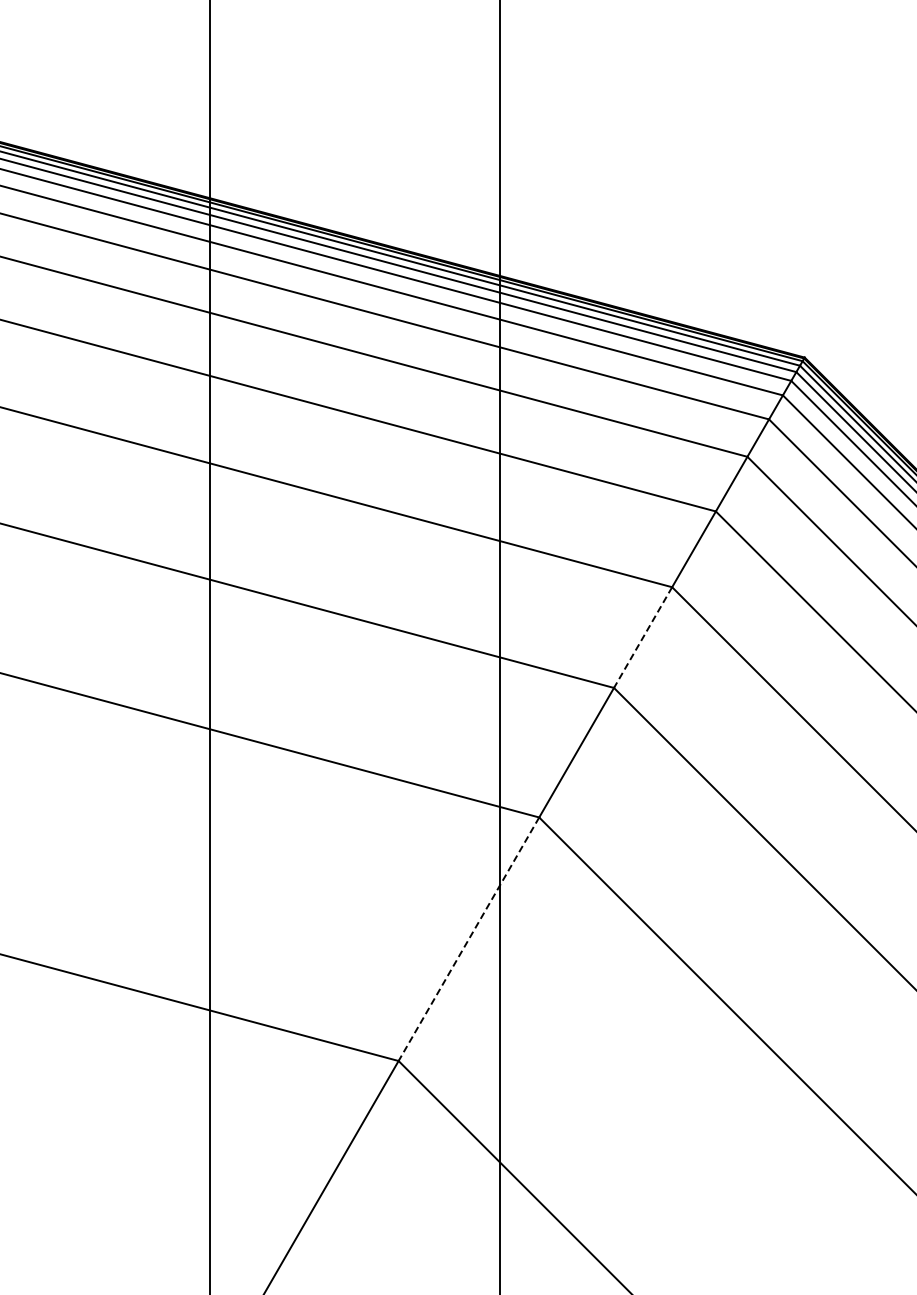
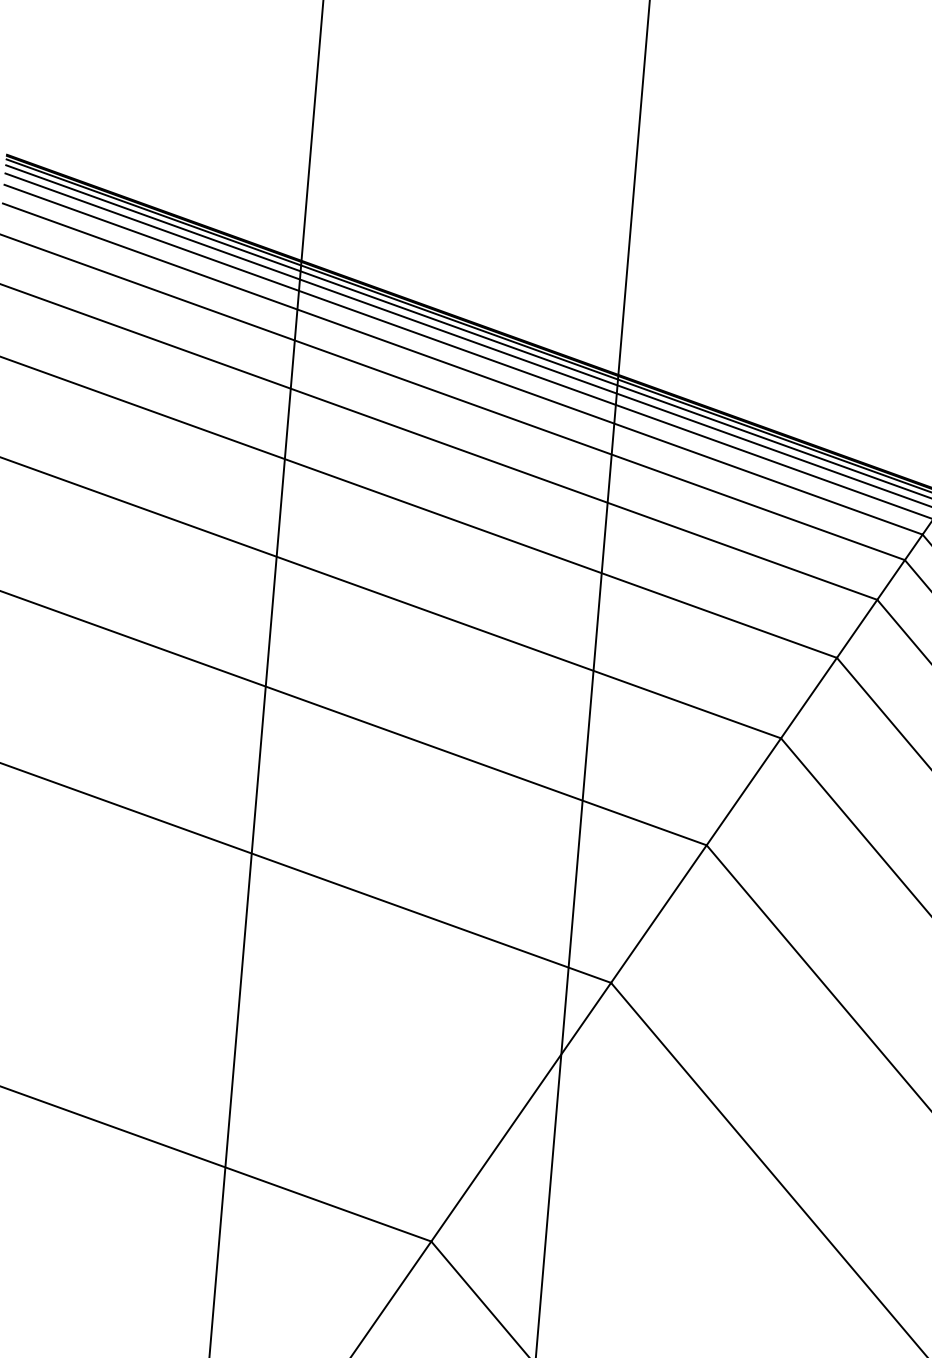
line: (642, 638) -> (743, 792), dashed -> solid
line: (468, 939) -> (520, 1112), dashed -> solid

